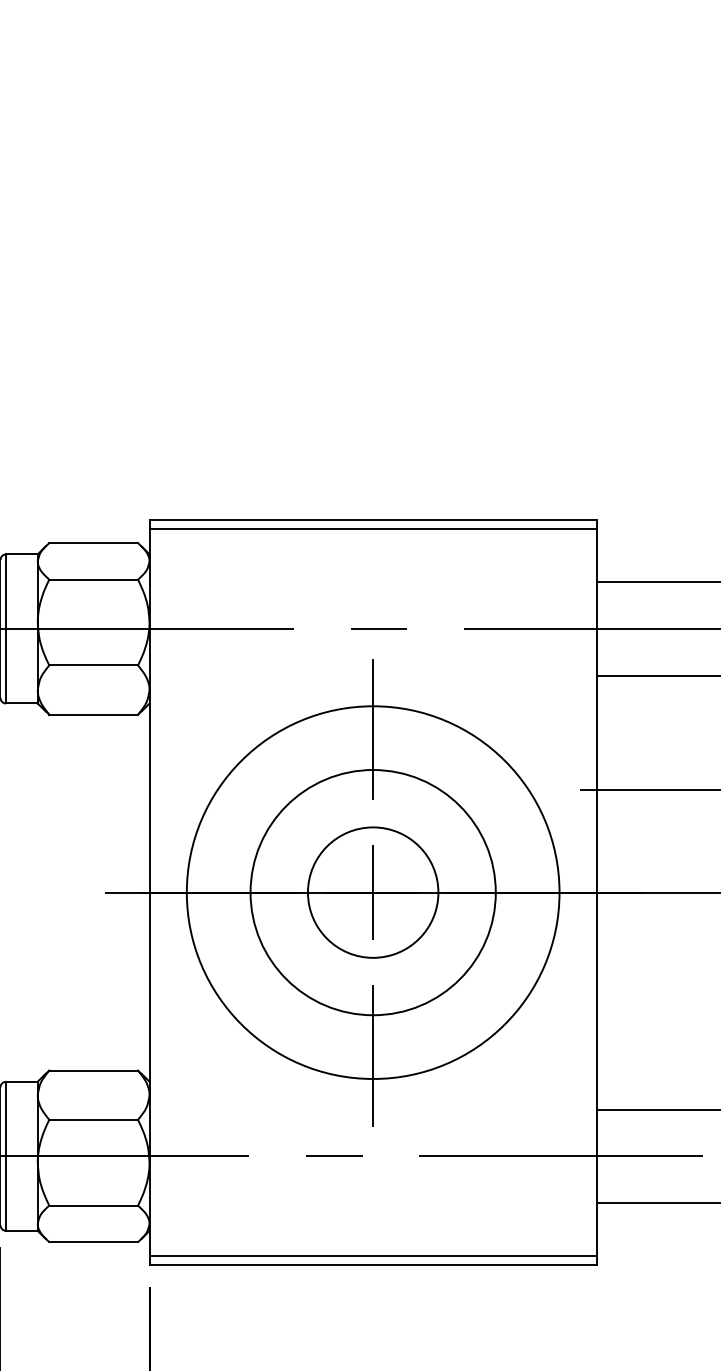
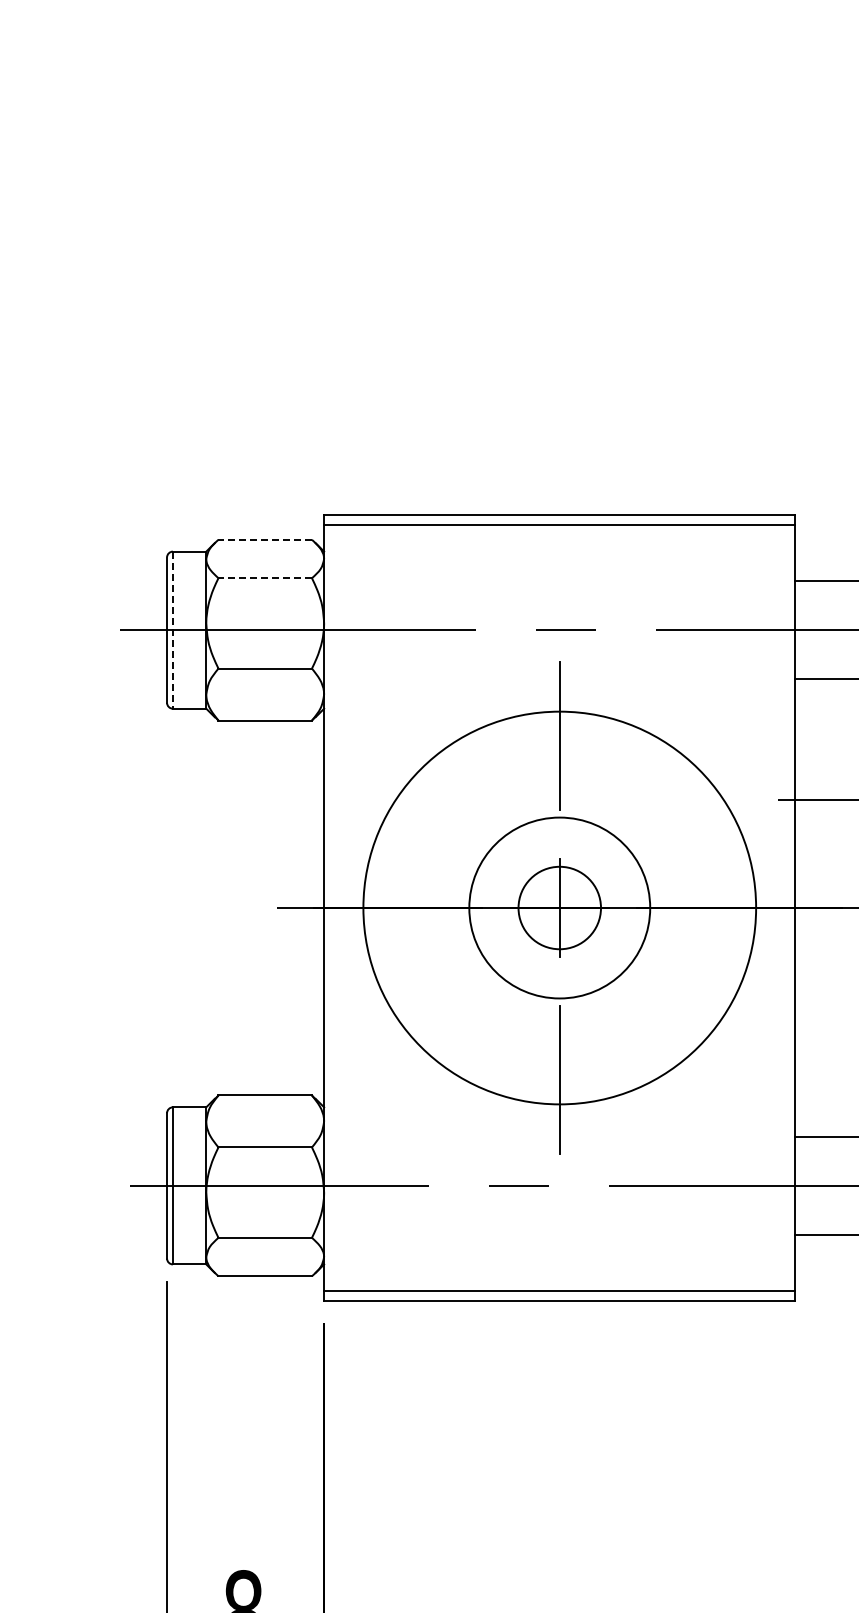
line: (93, 542) -> (265, 539), solid -> dashed
line: (93, 579) -> (265, 578), solid -> dashed
line: (5, 629) -> (172, 630), solid -> dashed
circle: (372, 892) -> (559, 907), size x0.6
circle: (372, 892) -> (559, 907), size x0.7

